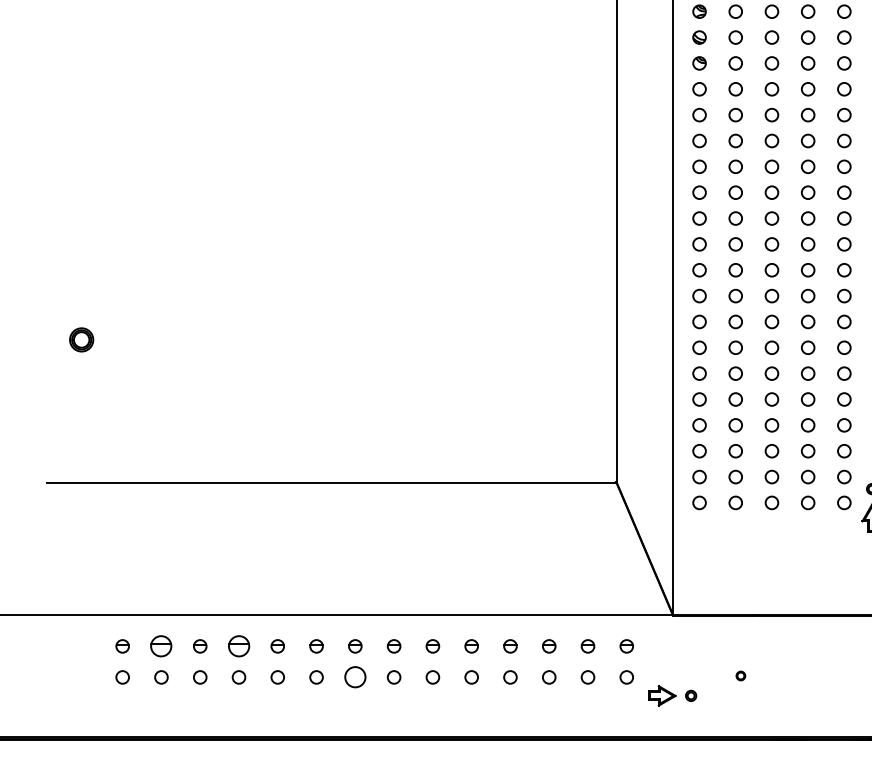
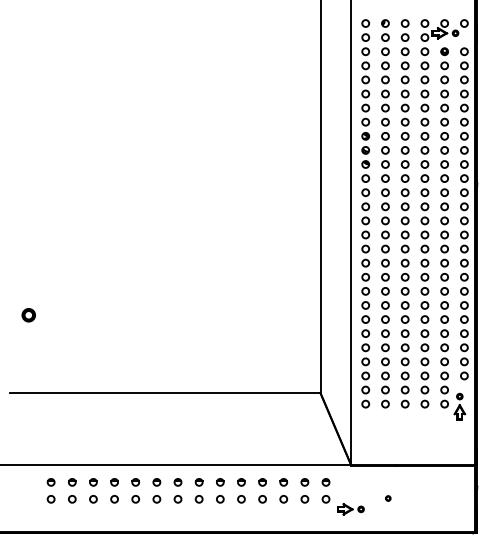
part: (161, 646) -> (72, 482), size x0.62
part: (238, 646) -> (114, 482), size x0.62
circle: (354, 677) -> (177, 499), size x0.62

